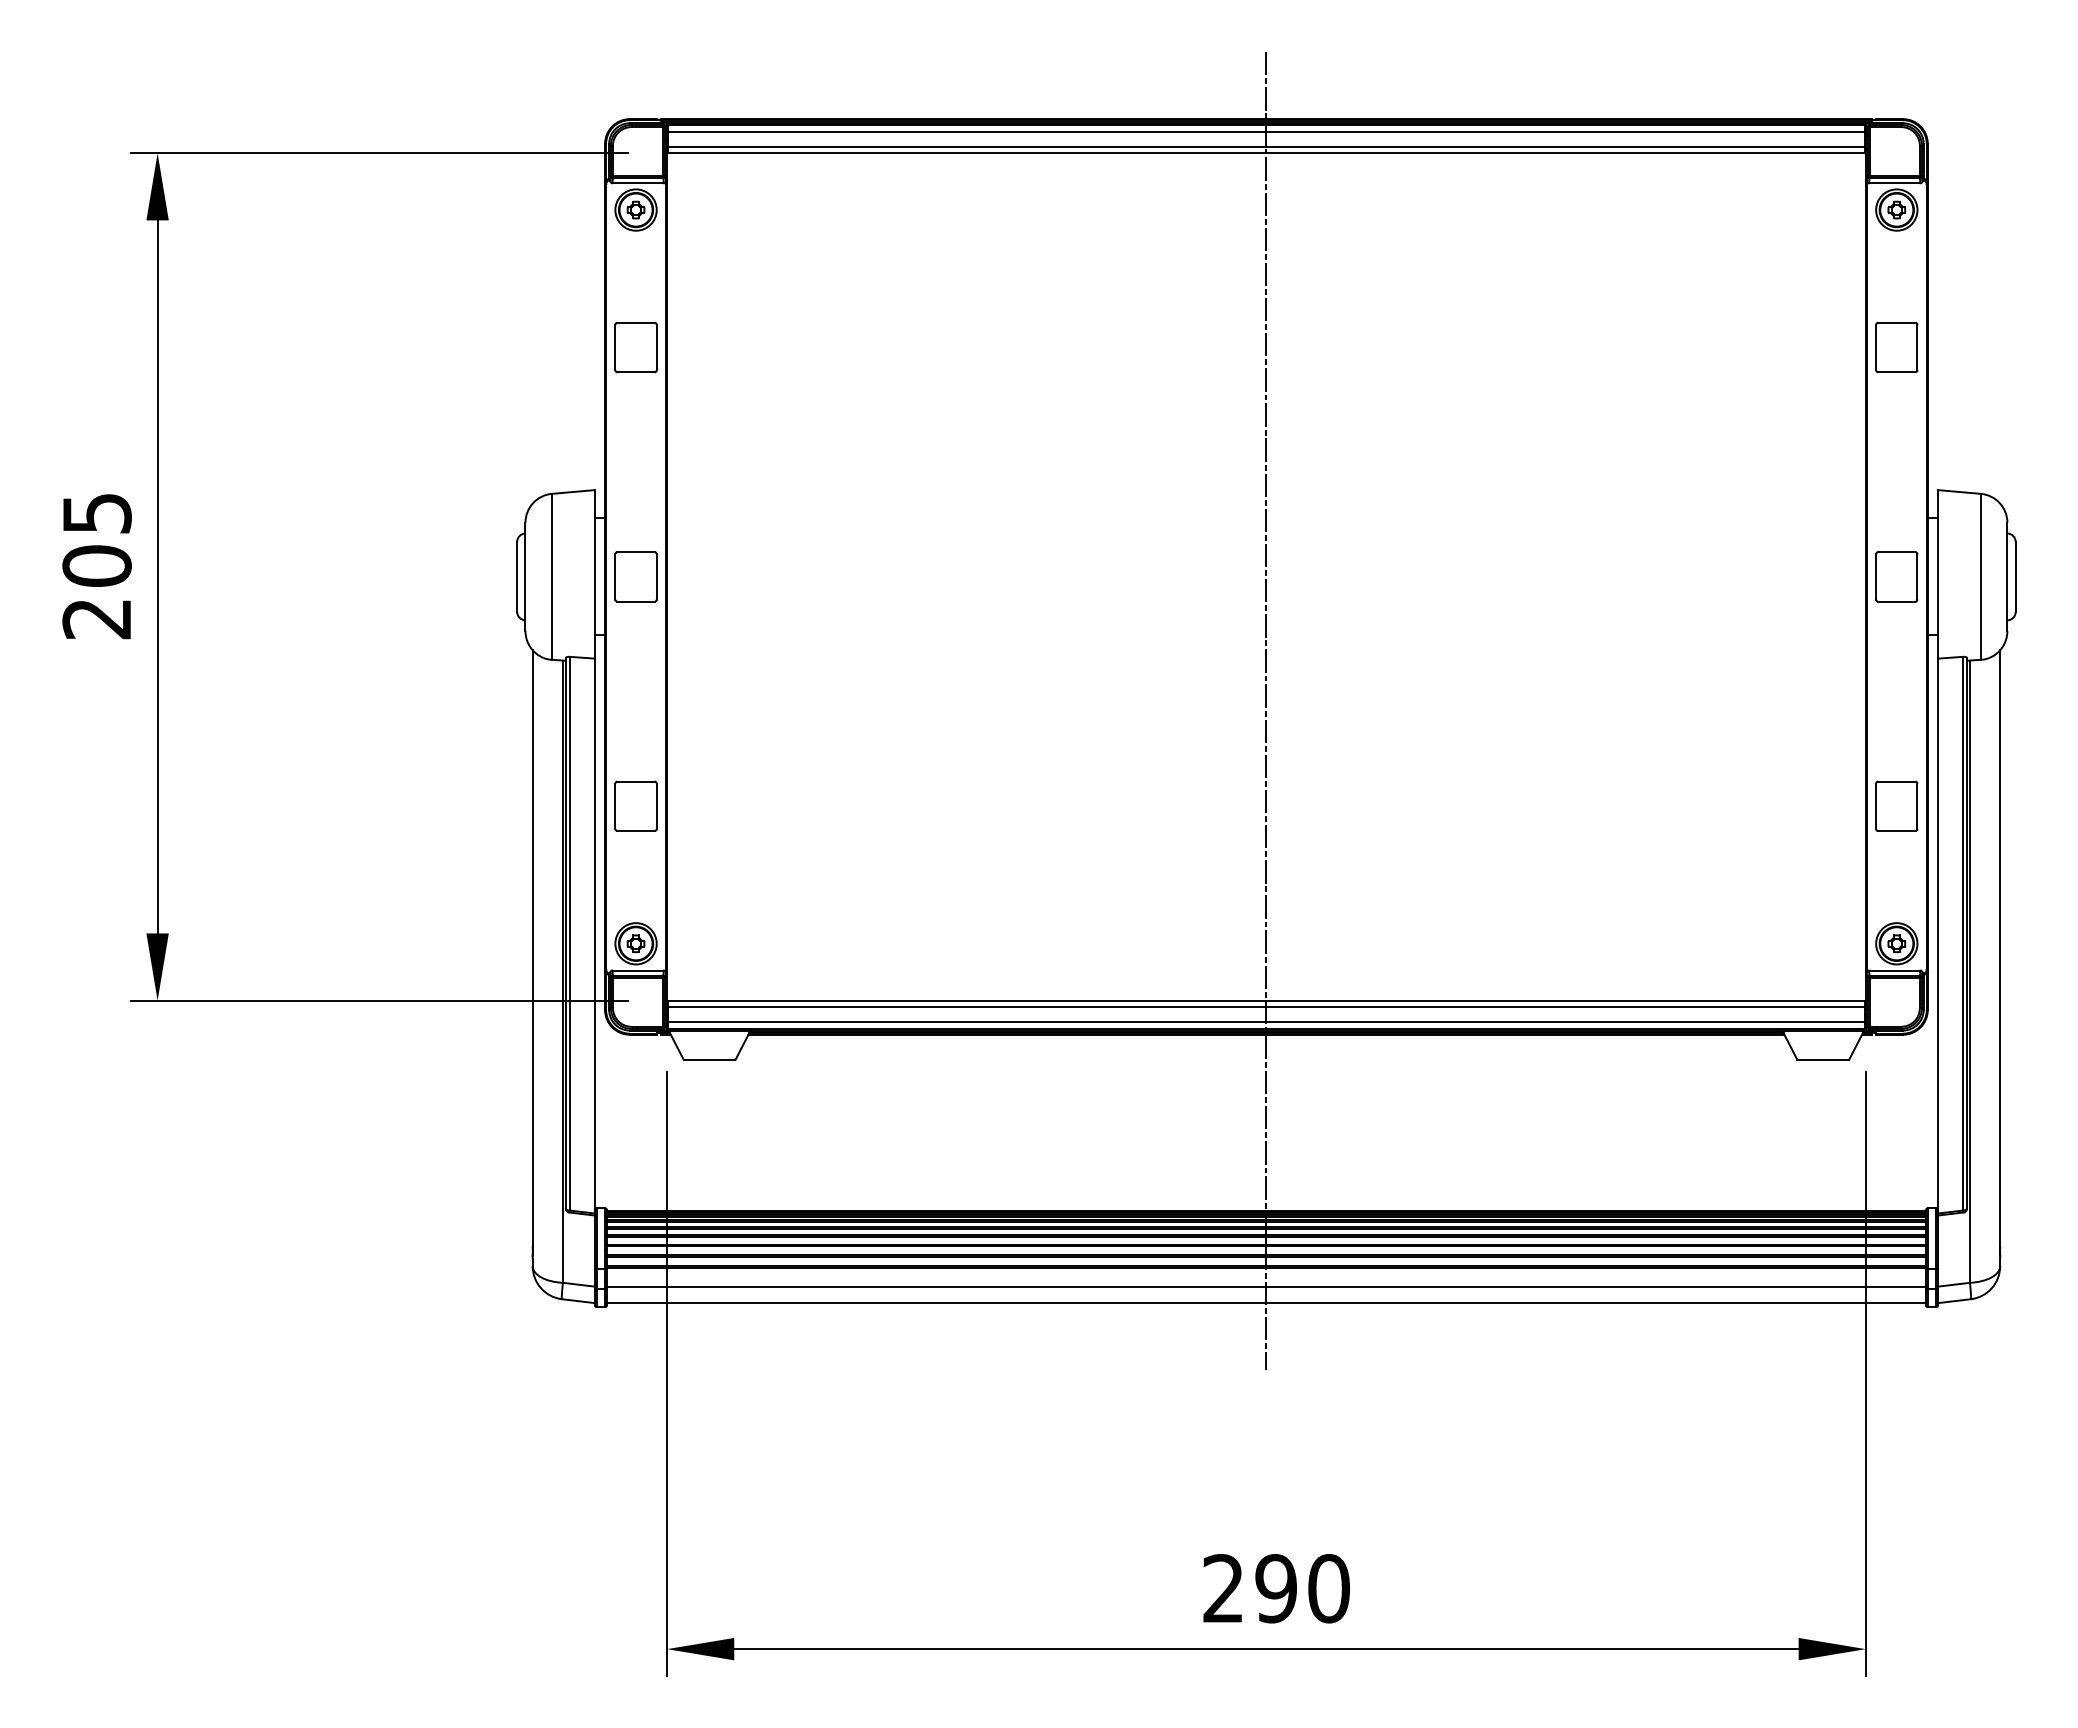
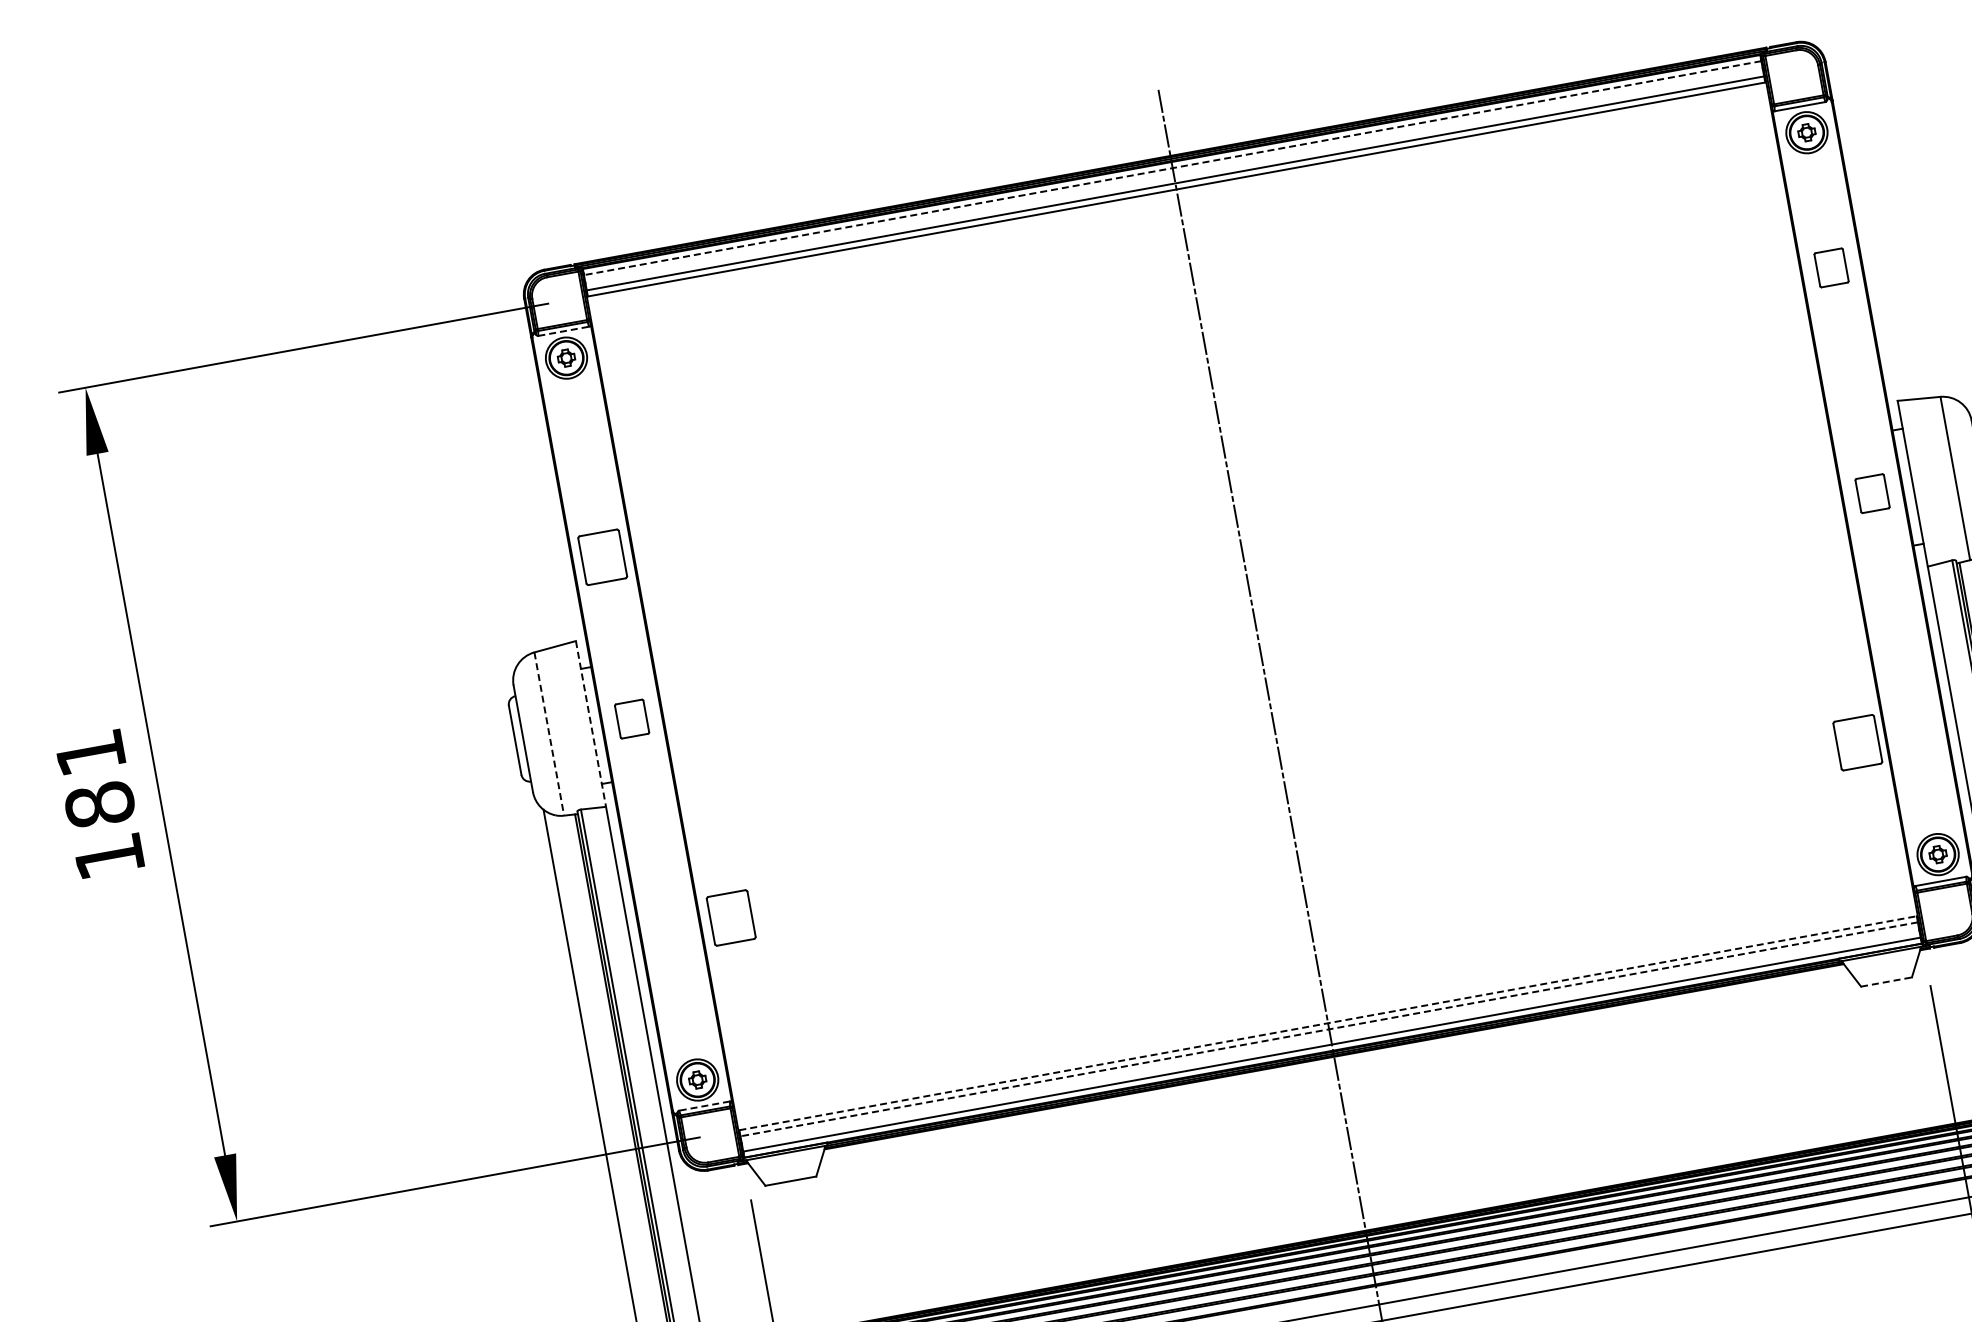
line: (1265, 131) -> (1171, 168), solid -> dashed
line: (638, 183) -> (564, 331), solid -> dashed
part: (635, 347) -> (602, 557), moved
part: (1896, 347) -> (1831, 267), size x0.7
text: (96, 566) -> (99, 805), 205 -> 181
line: (594, 574) -> (590, 724), solid -> dashed
line: (551, 576) -> (548, 733), solid -> dashed
part: (635, 576) -> (631, 718), size x0.7
part: (1896, 576) -> (1872, 493), size x0.7
part: (635, 805) -> (730, 917), moved
part: (1896, 805) -> (1857, 741), moved
line: (638, 970) -> (704, 1105), solid -> dashed
line: (1266, 1000) -> (1328, 1023), solid -> dashed
line: (1265, 1006) -> (1328, 1029), solid -> dashed
line: (1823, 1059) -> (1886, 981), solid -> dashed

